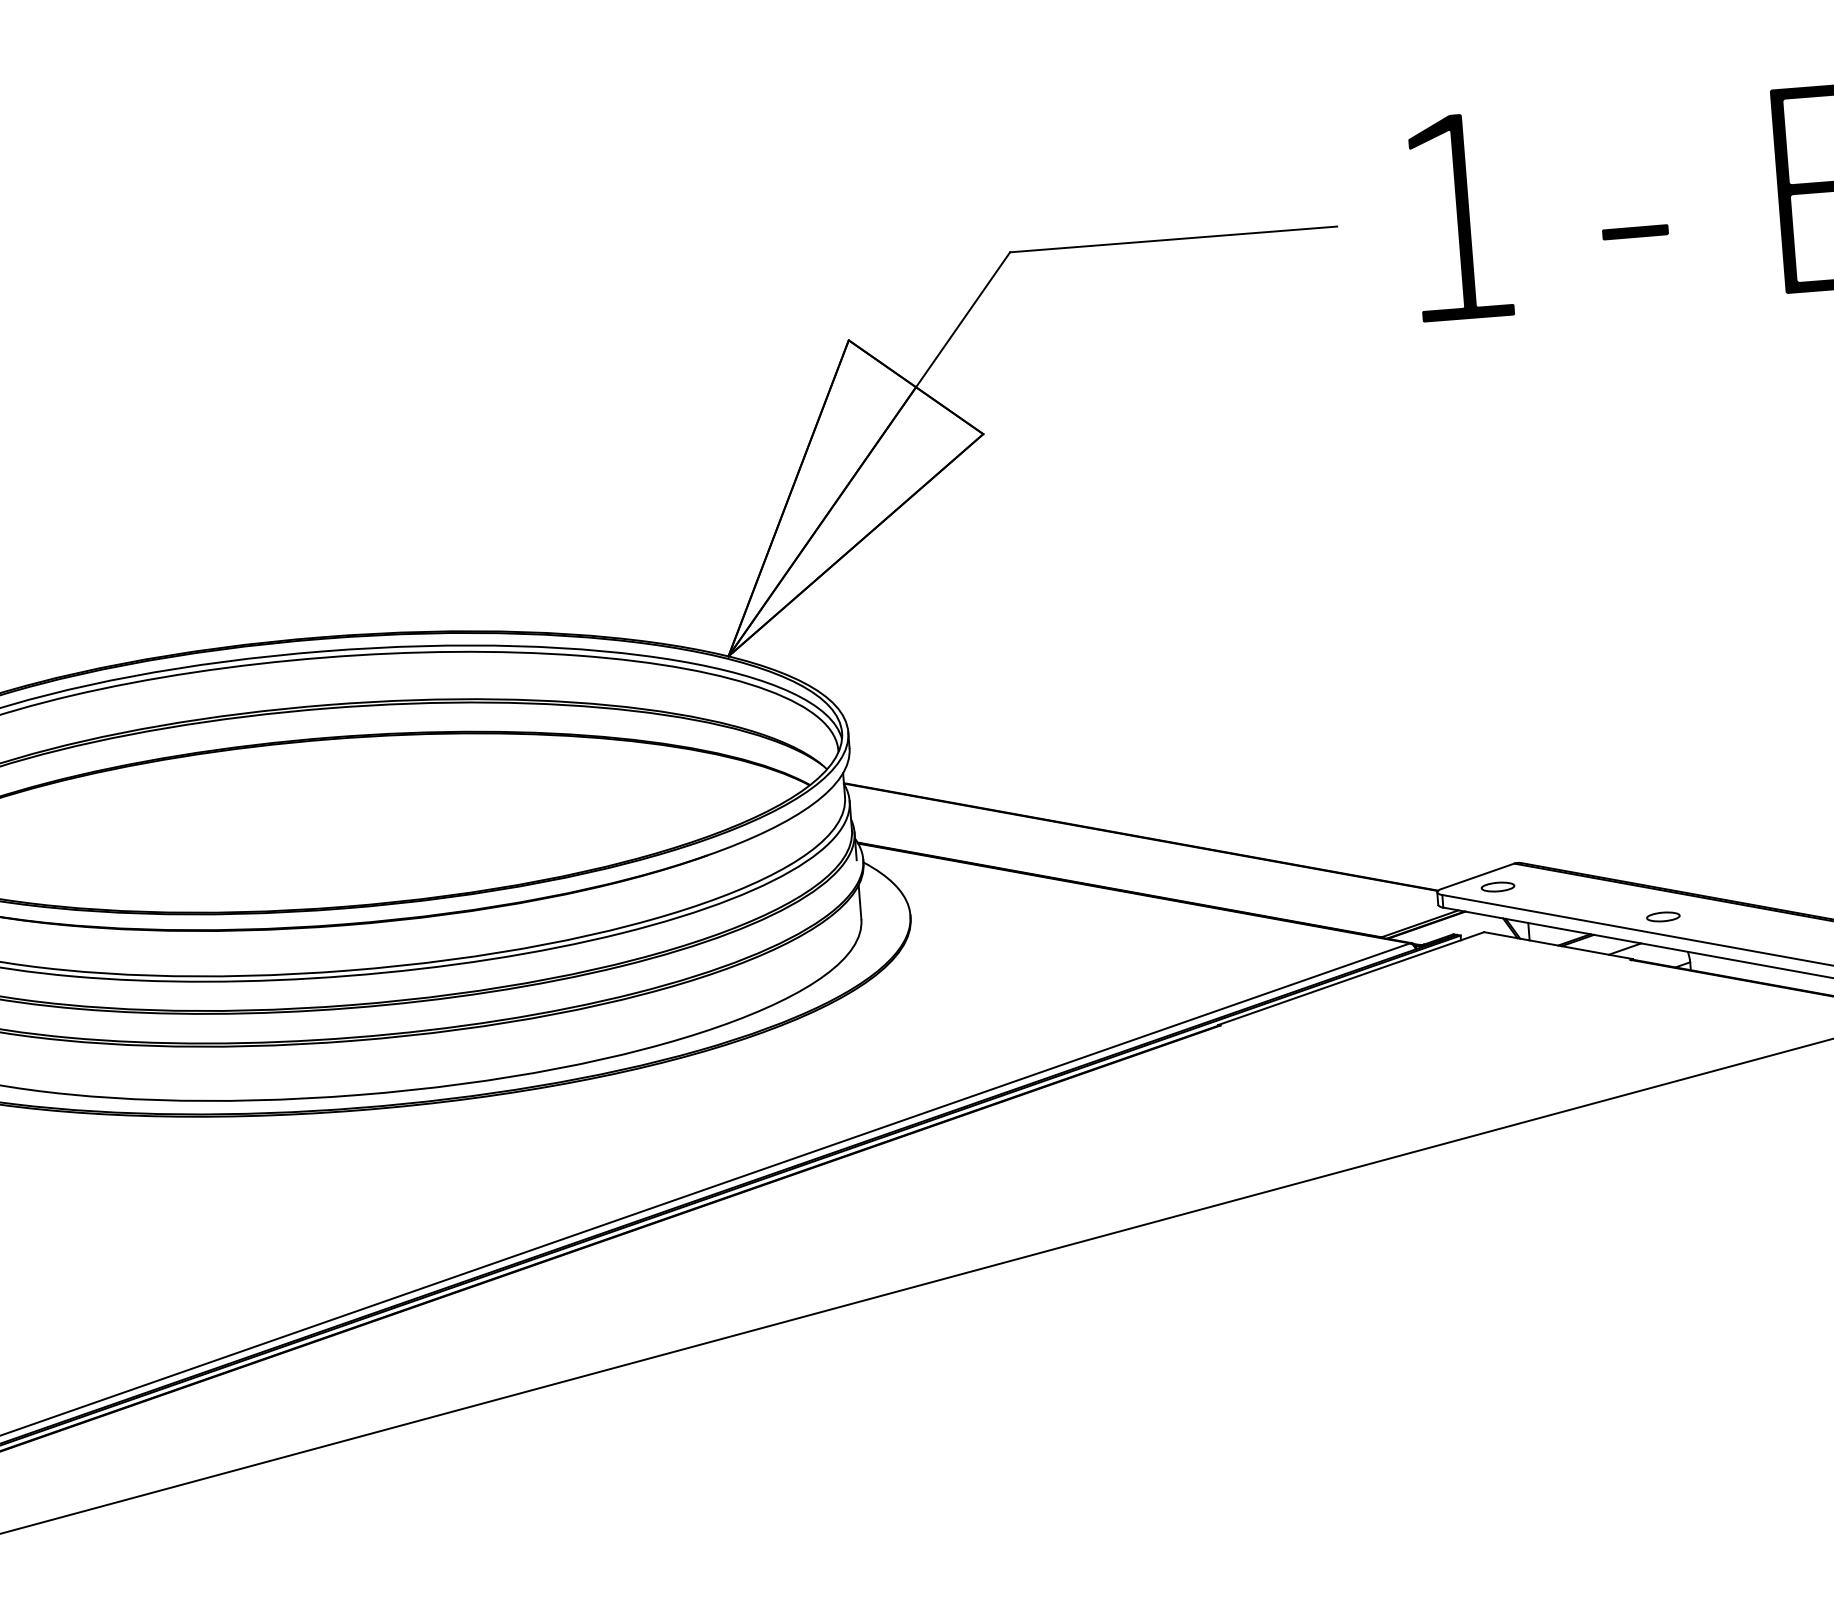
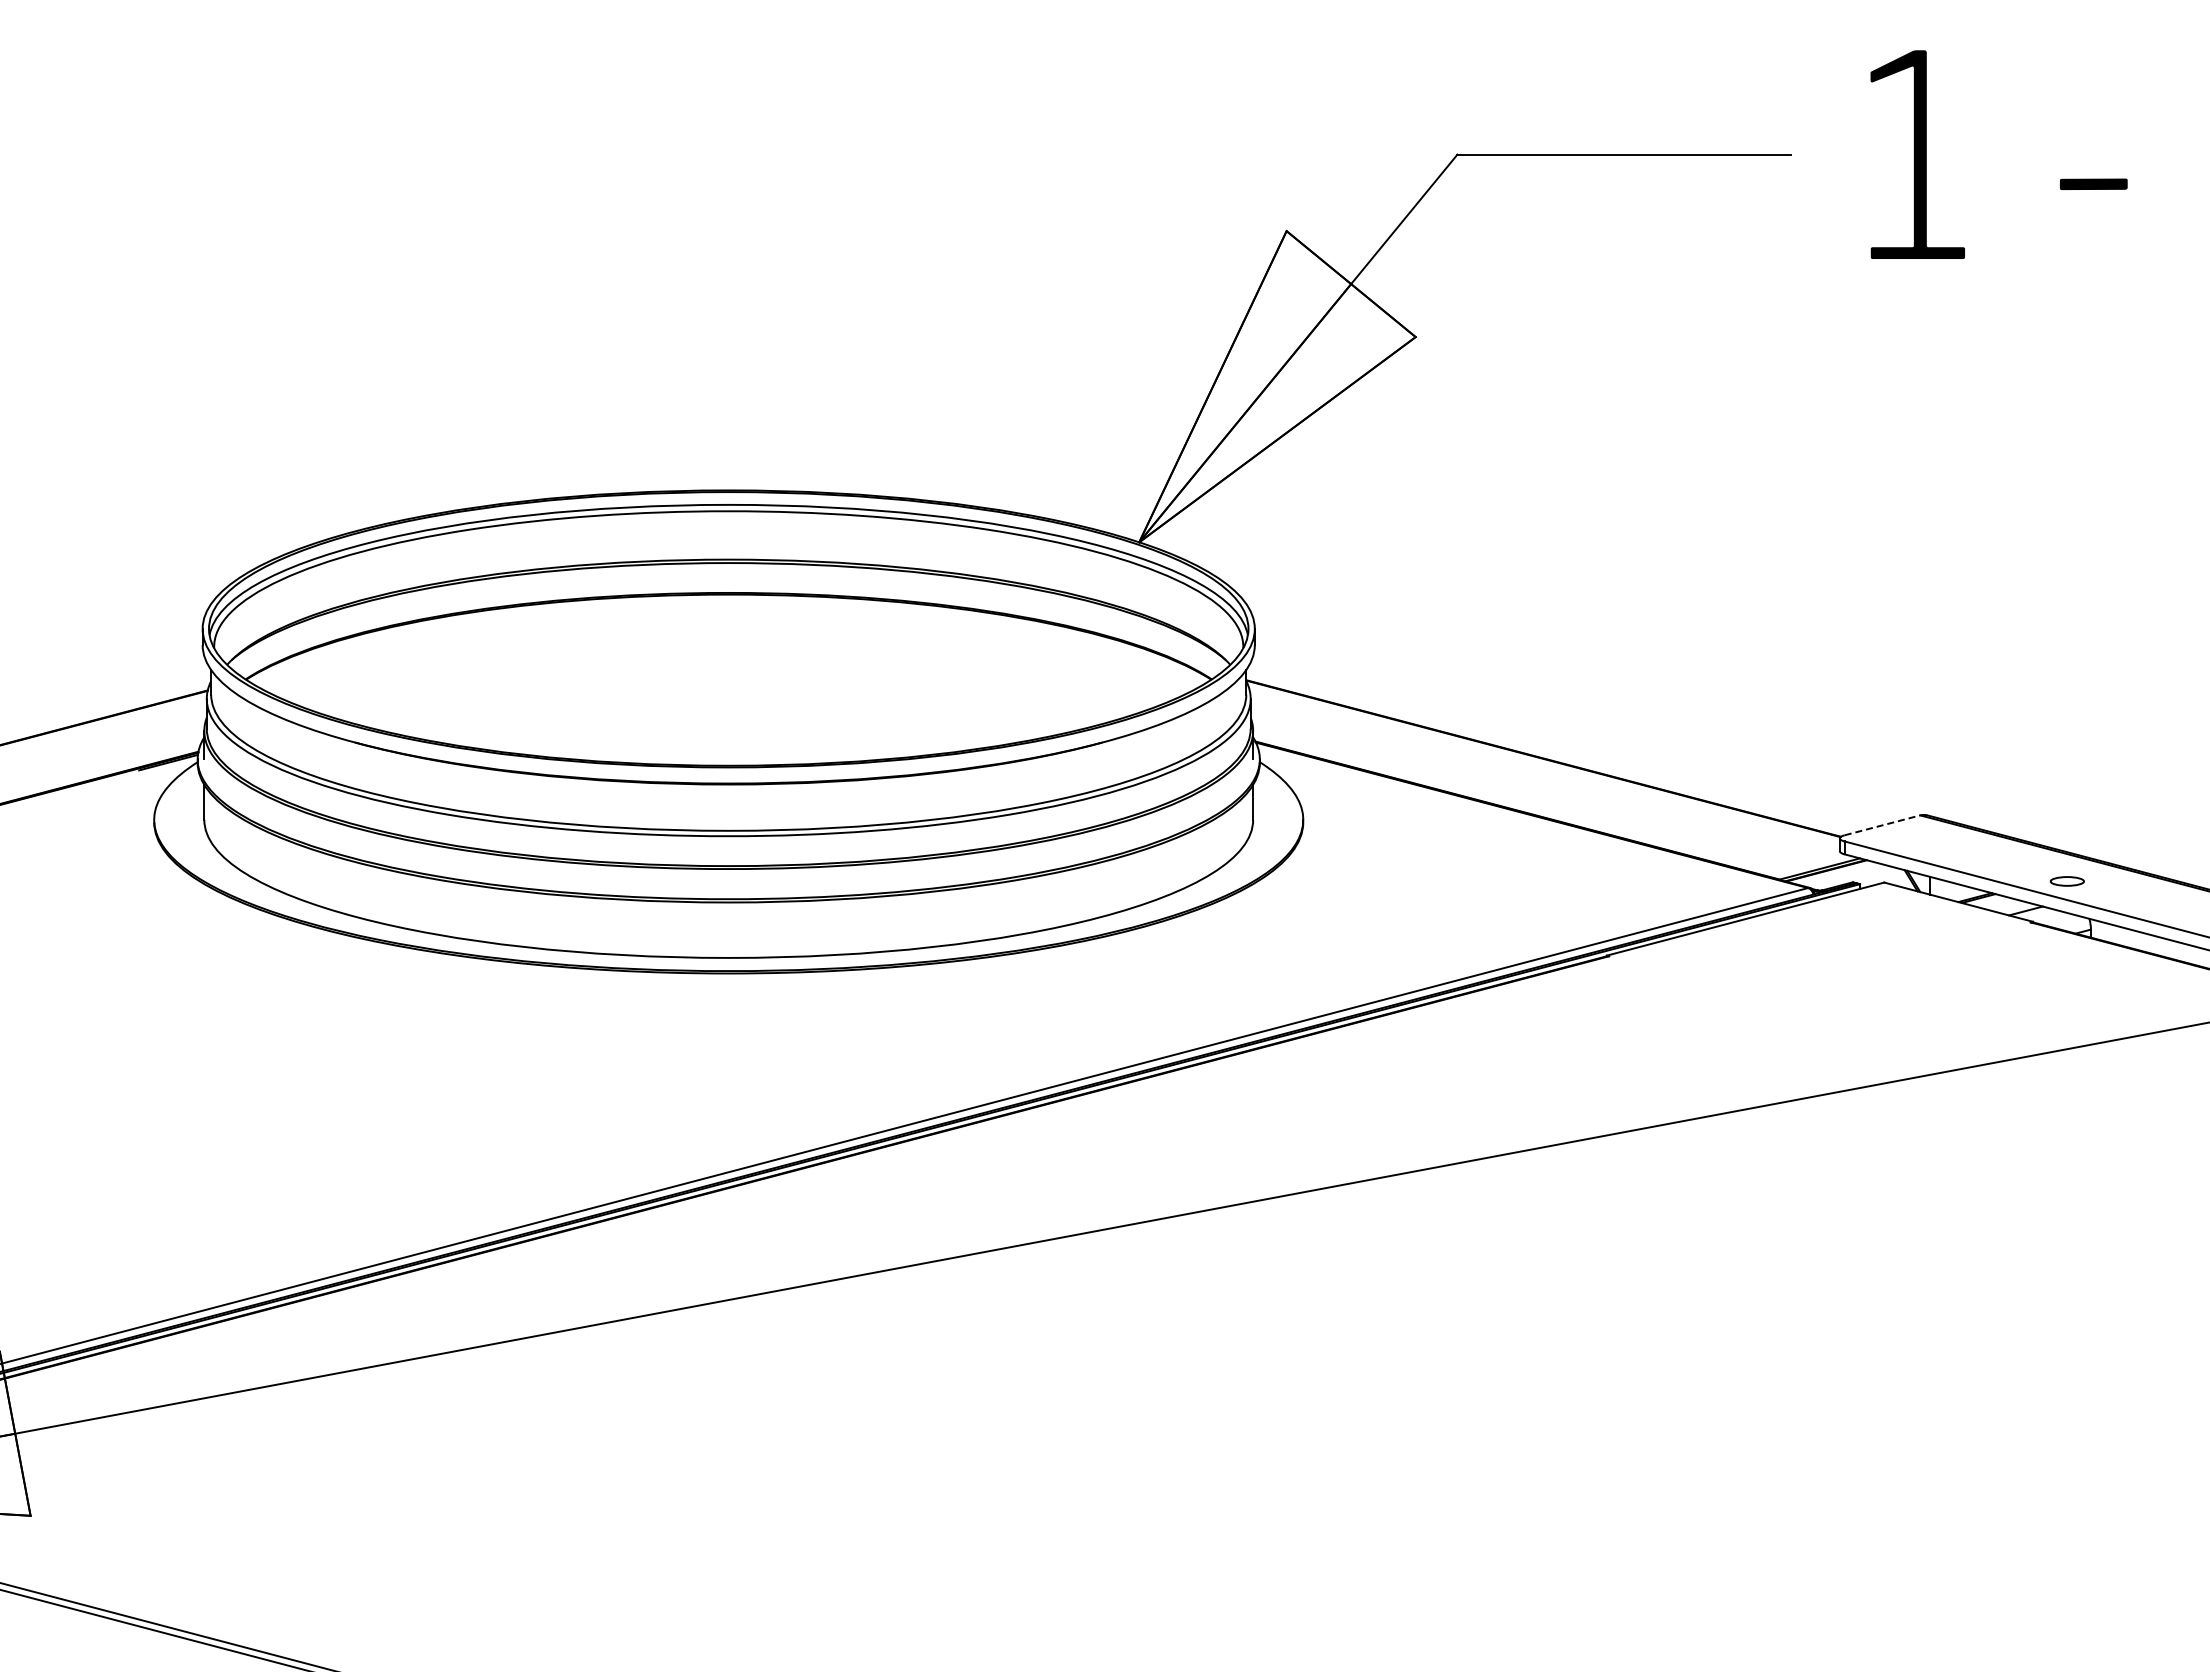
line: (1479, 876) -> (1883, 825), solid -> dashed
part: (1497, 886) -> (1901, 837), removed

